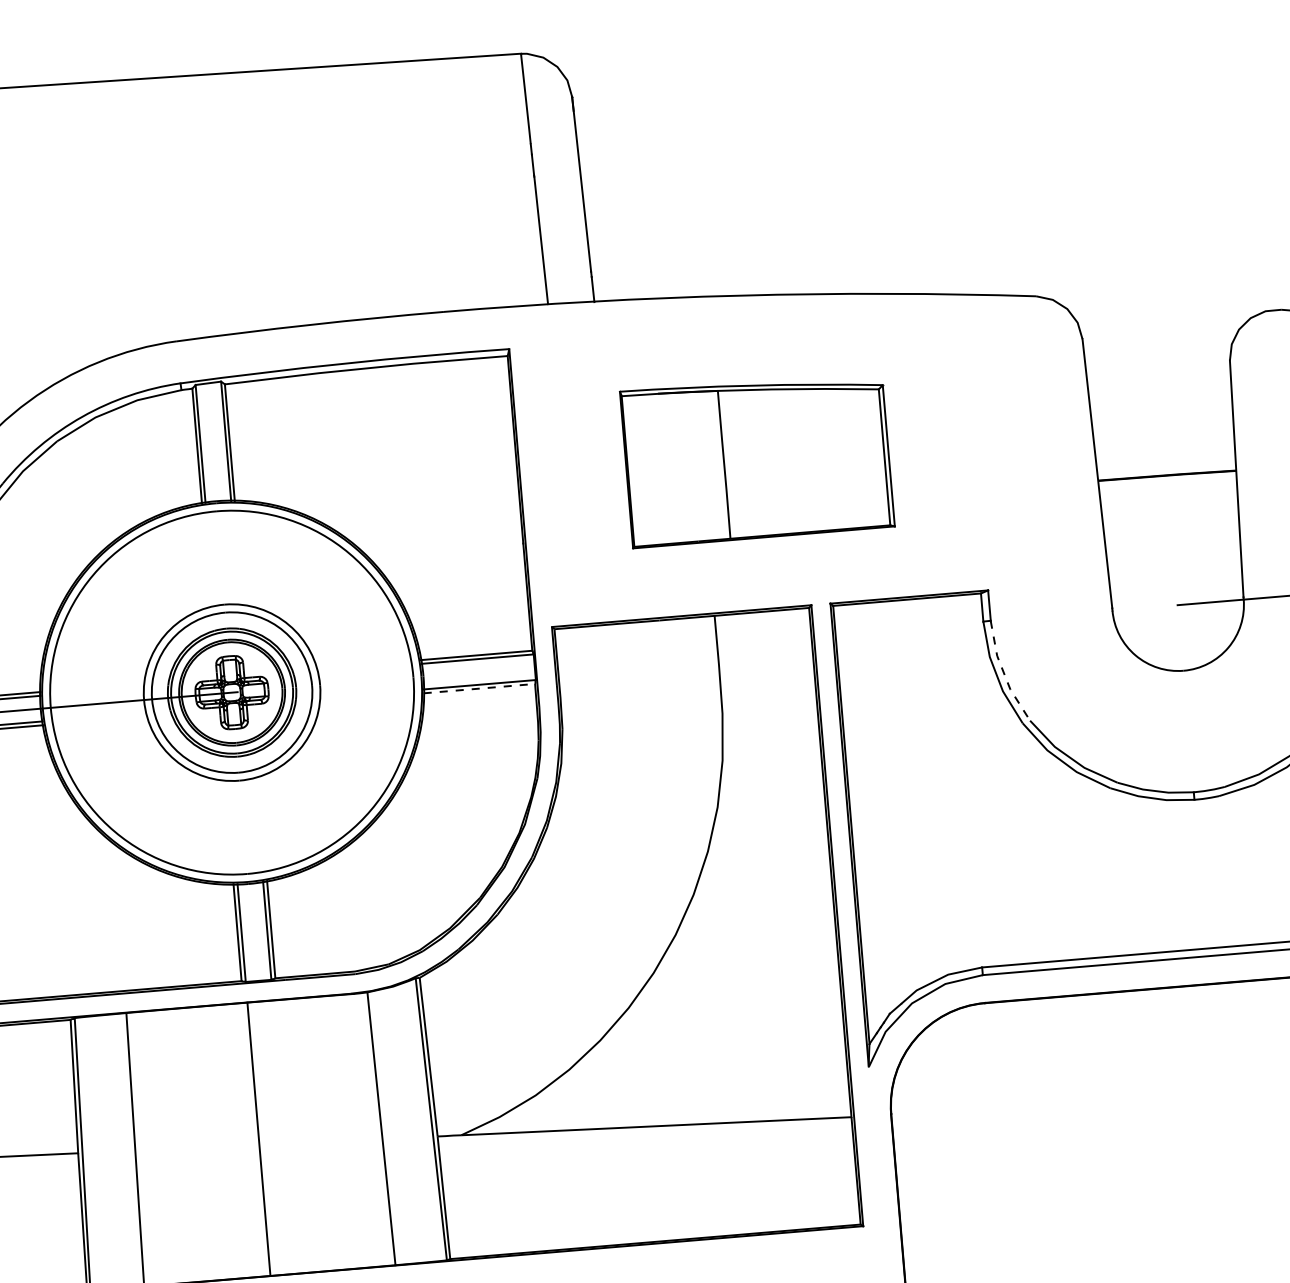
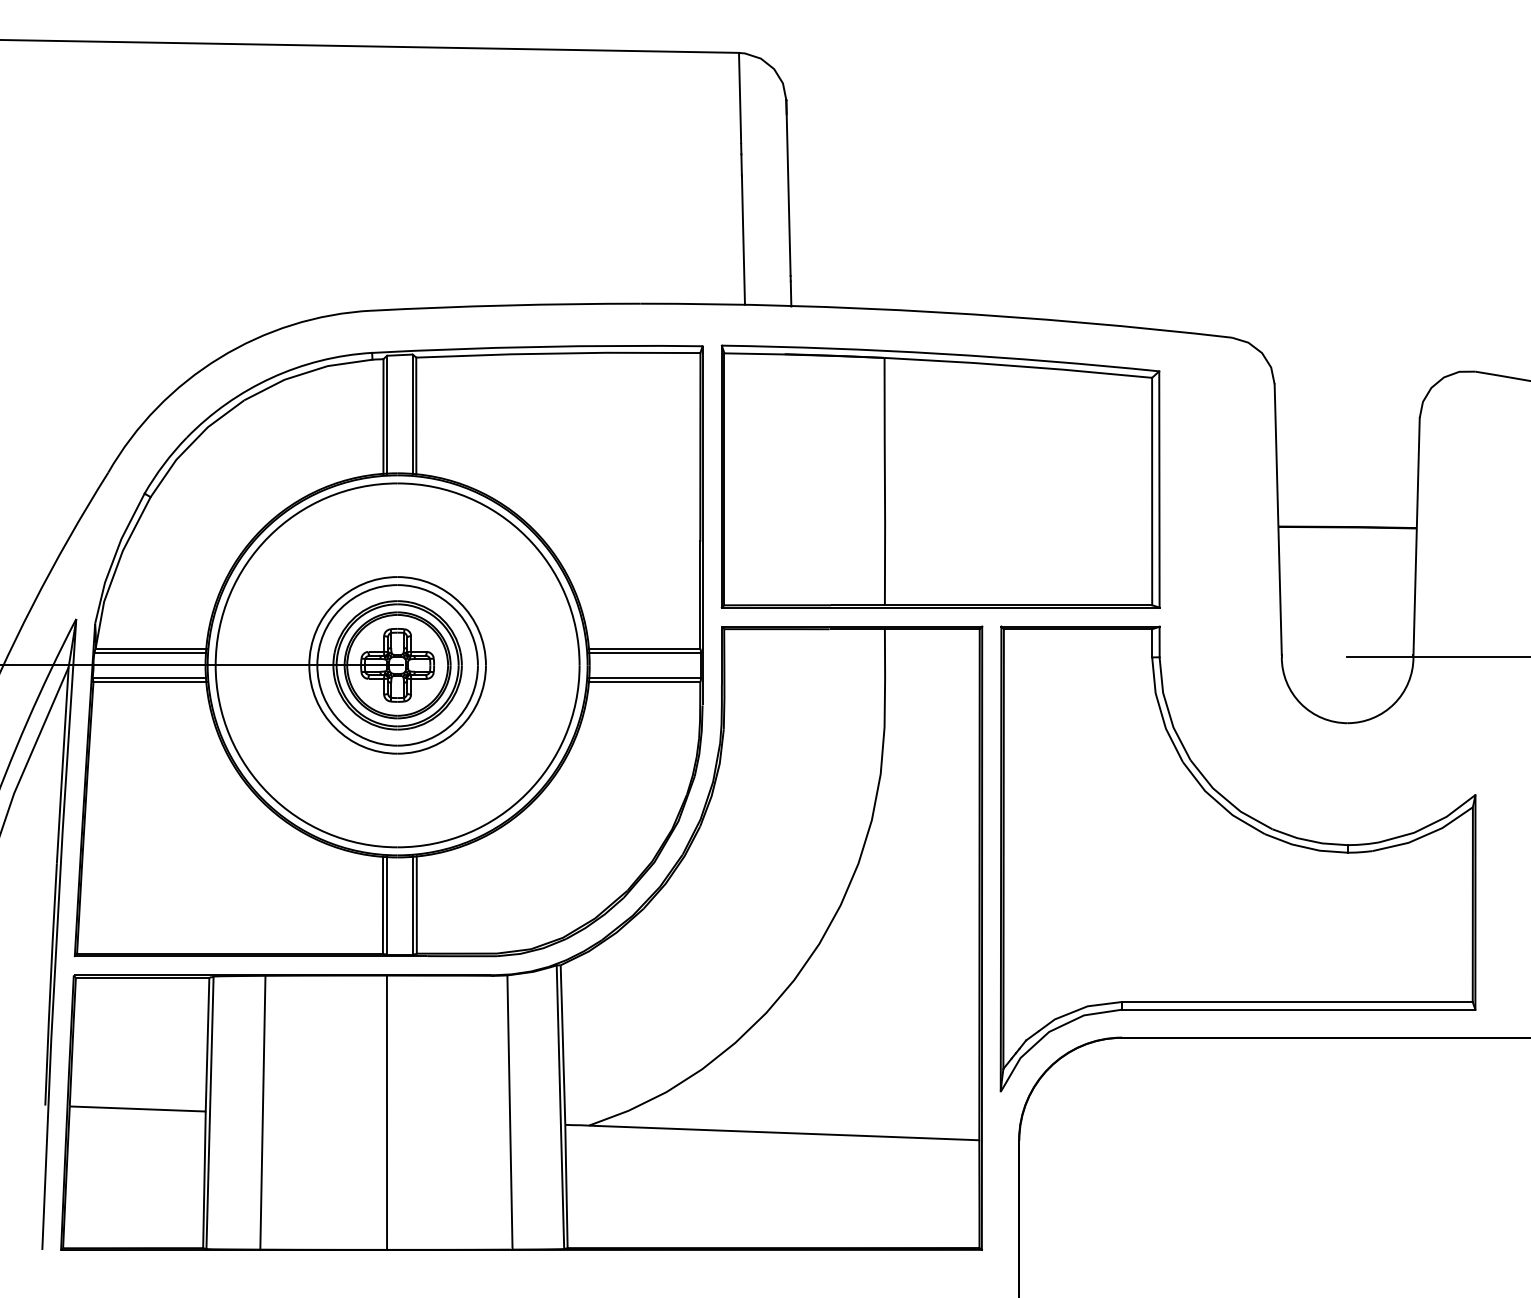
part: (757, 458) -> (940, 476), size x1.67
line: (1004, 673) -> (1168, 710), dashed -> solid
line: (479, 689) -> (644, 682), dashed -> solid

